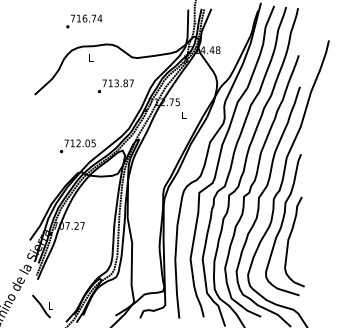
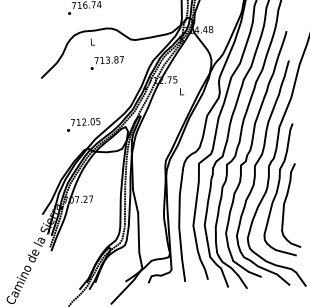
text: (115, 86) -> (106, 63), moved
part: (42, 306) -> (56, 275), removed

